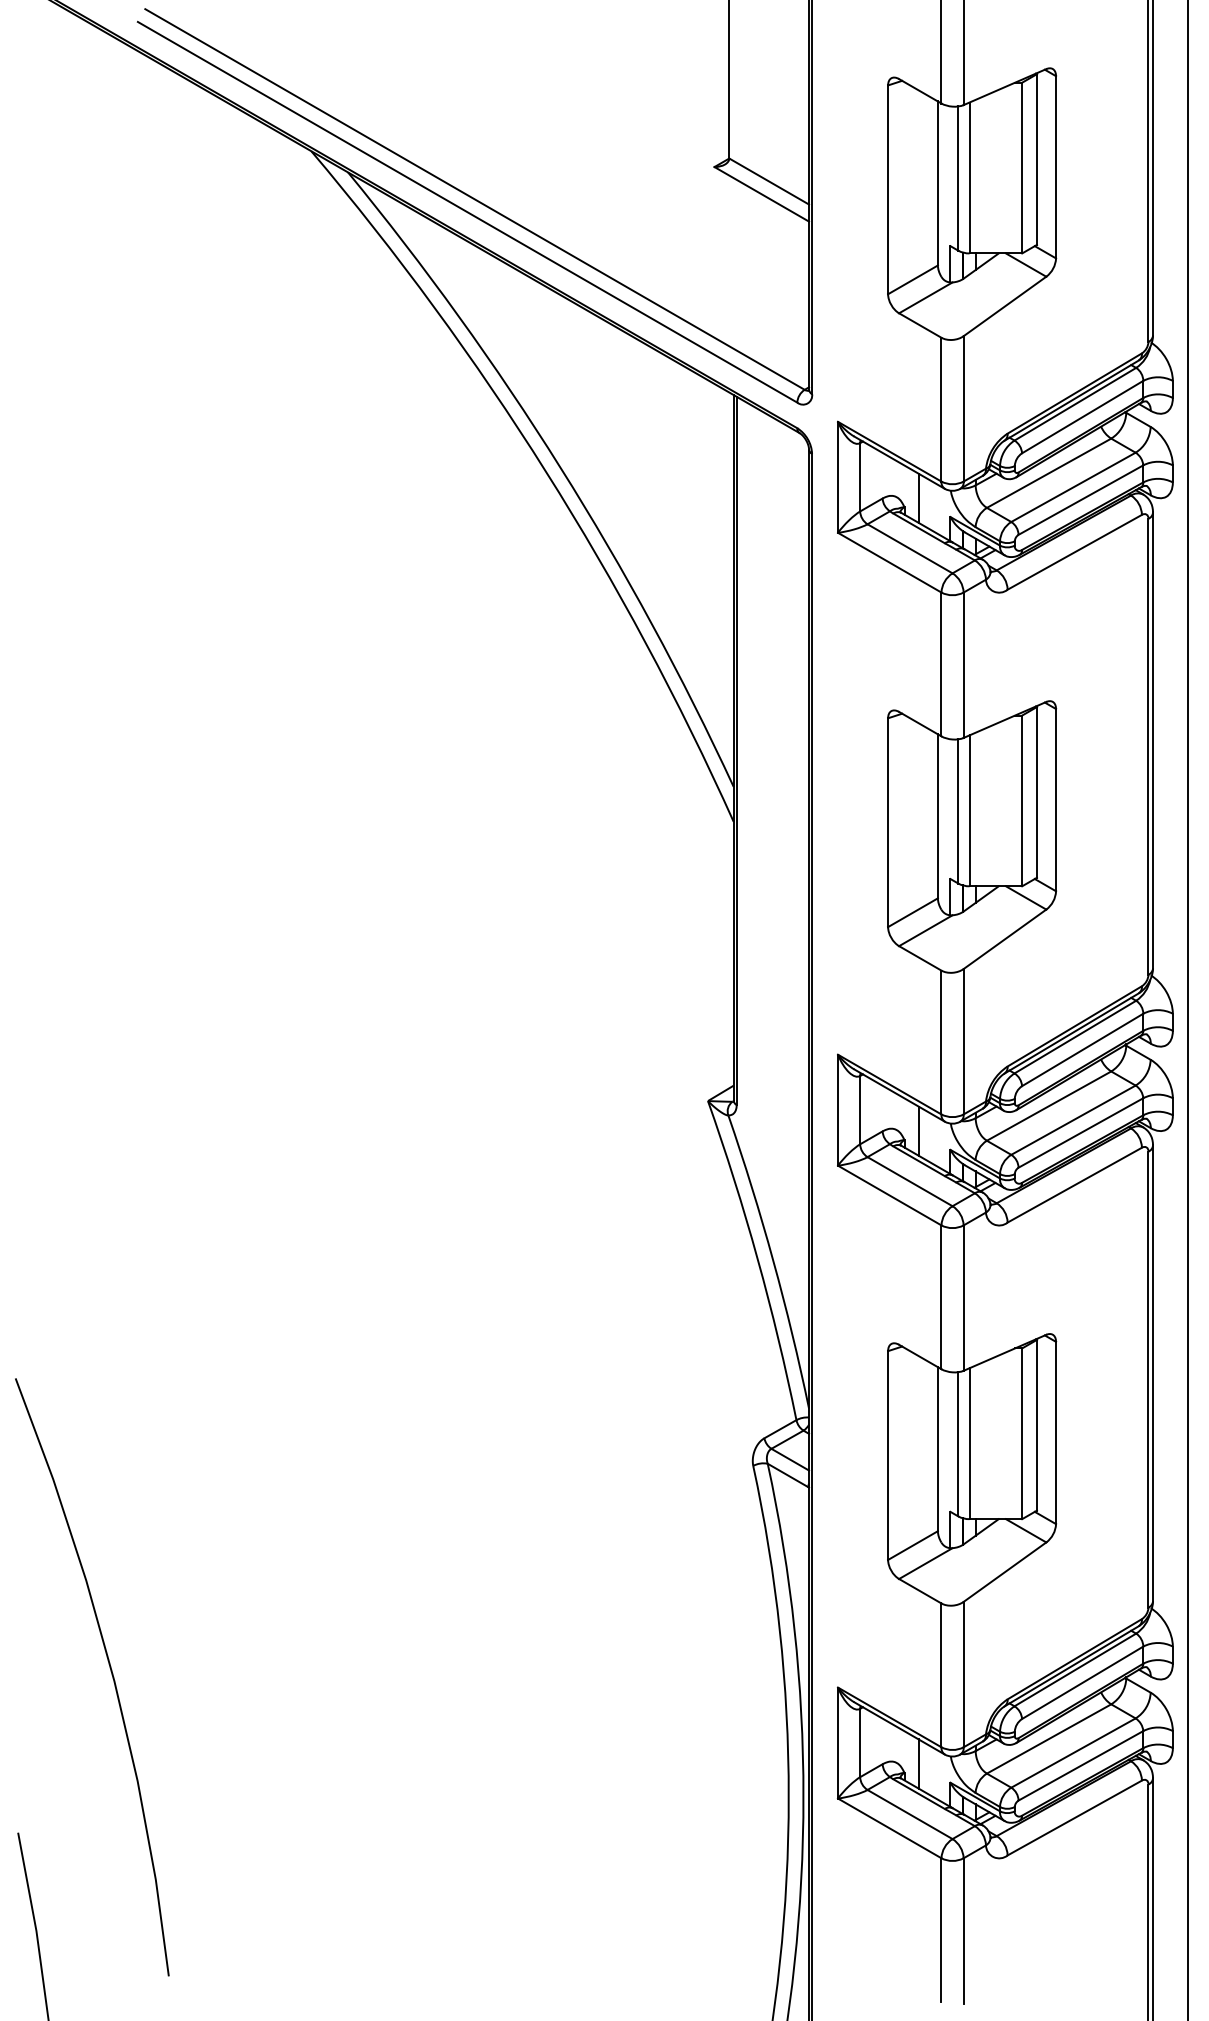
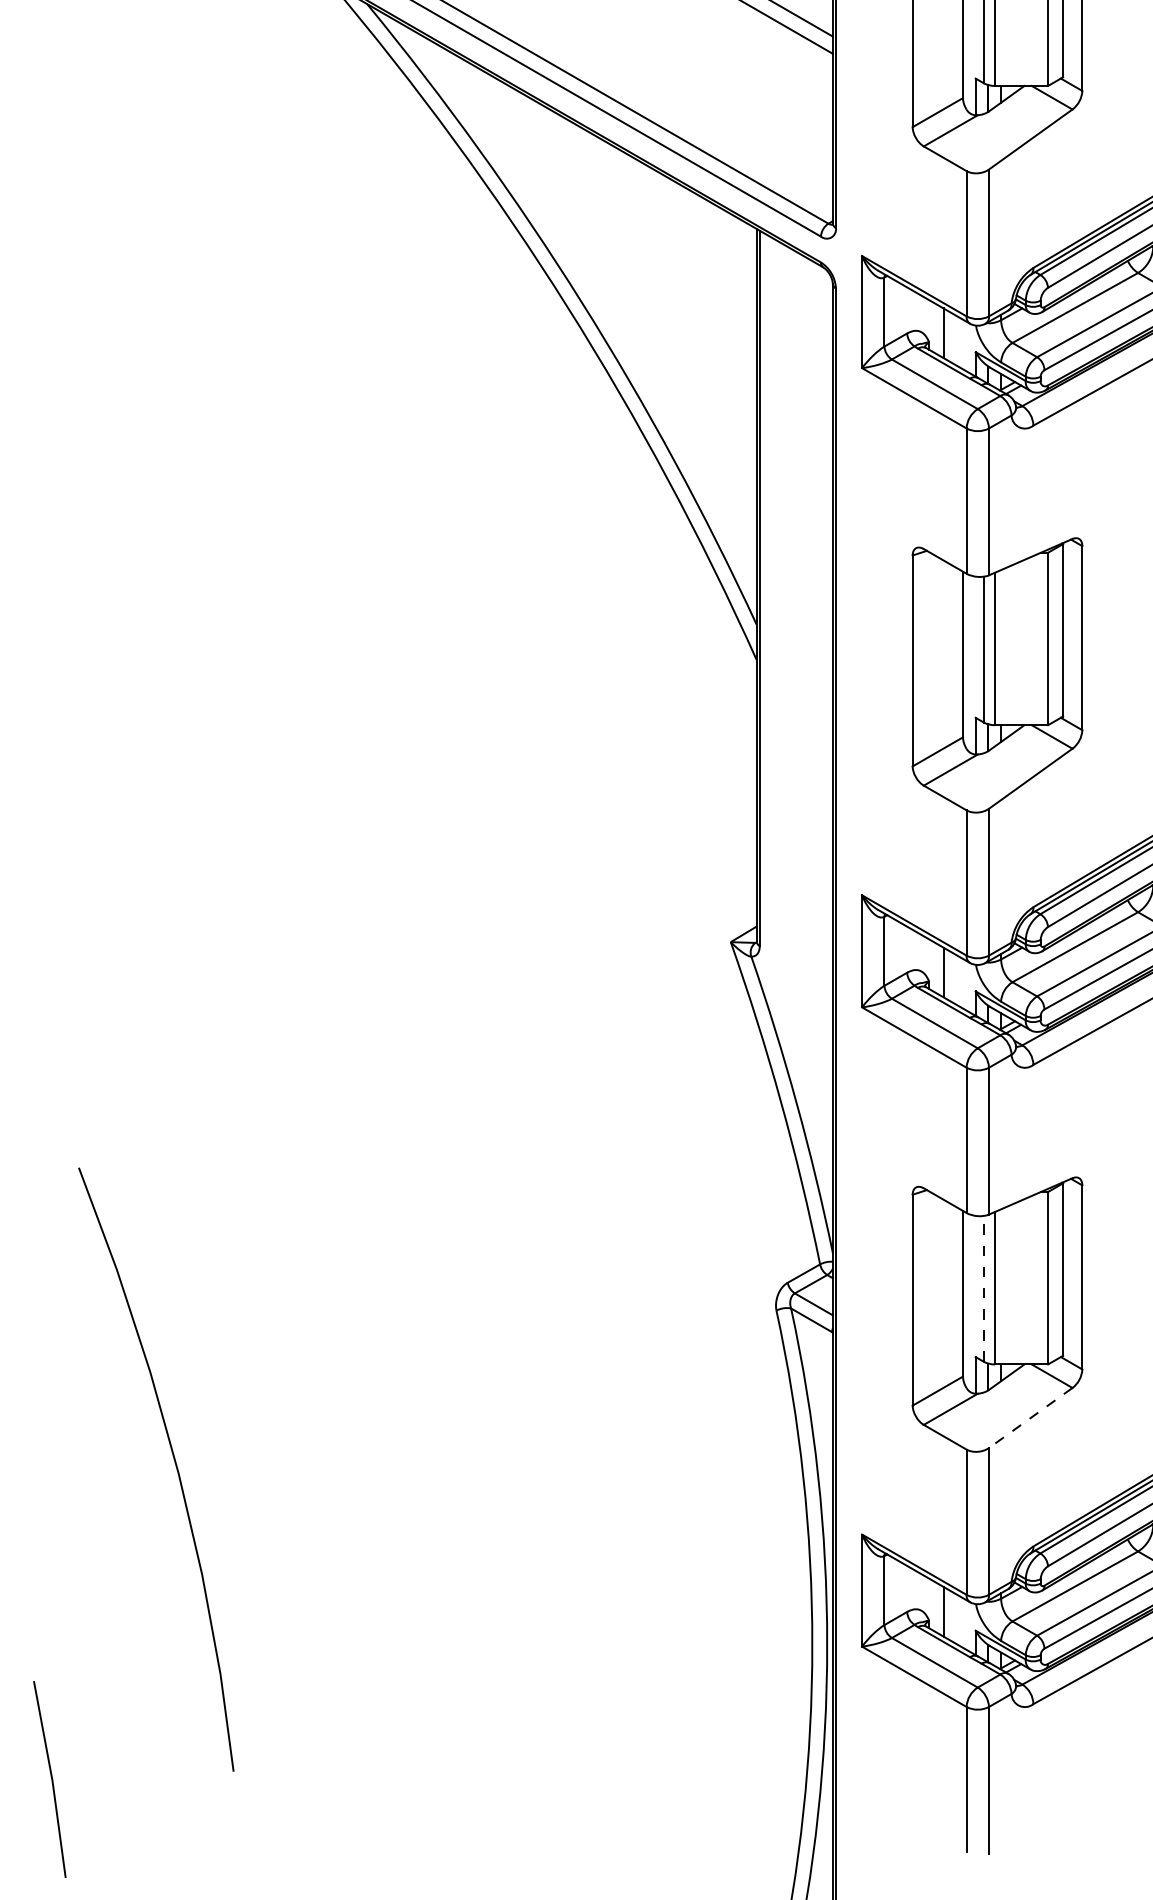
line: (958, 1443) -> (983, 1288), solid -> dashed
line: (1004, 1572) -> (1030, 1418), solid -> dashed
curve: (110, 1671) -> (174, 1463), moved

